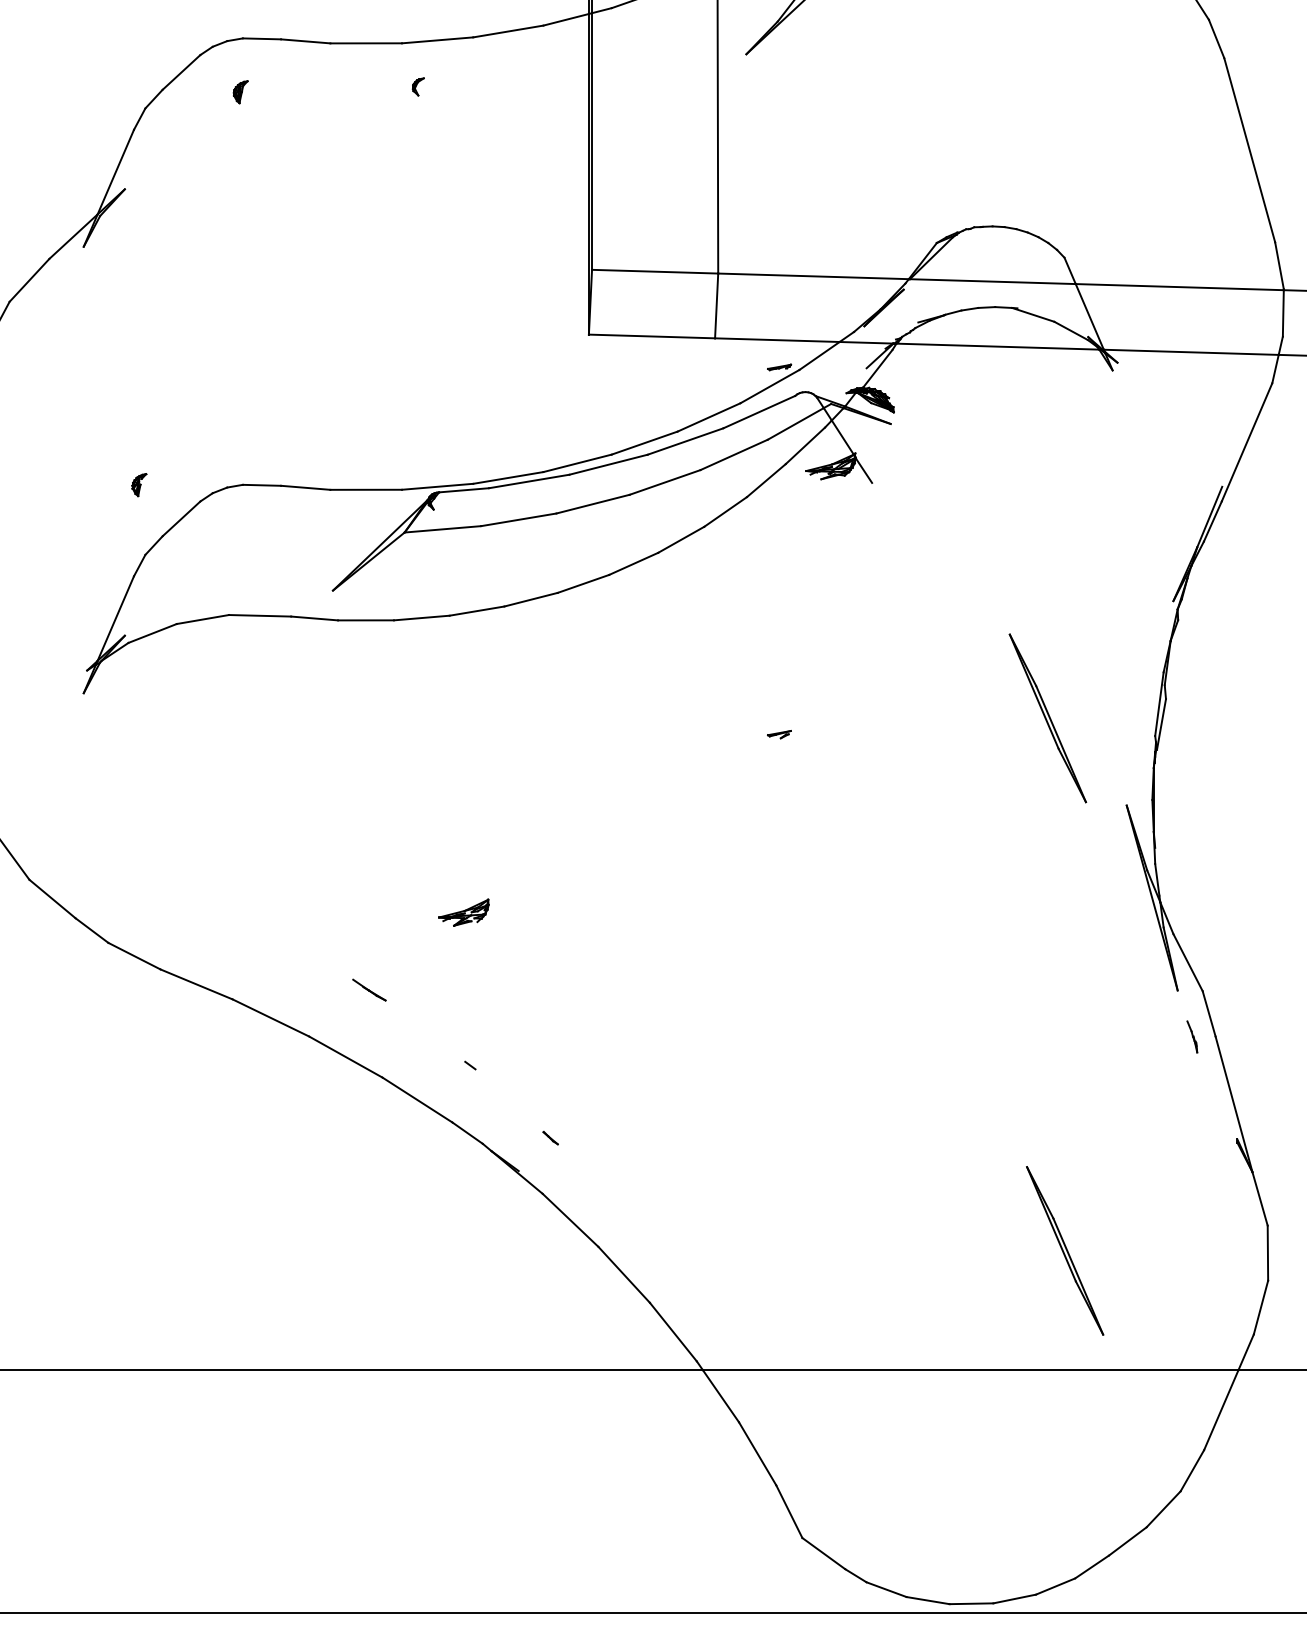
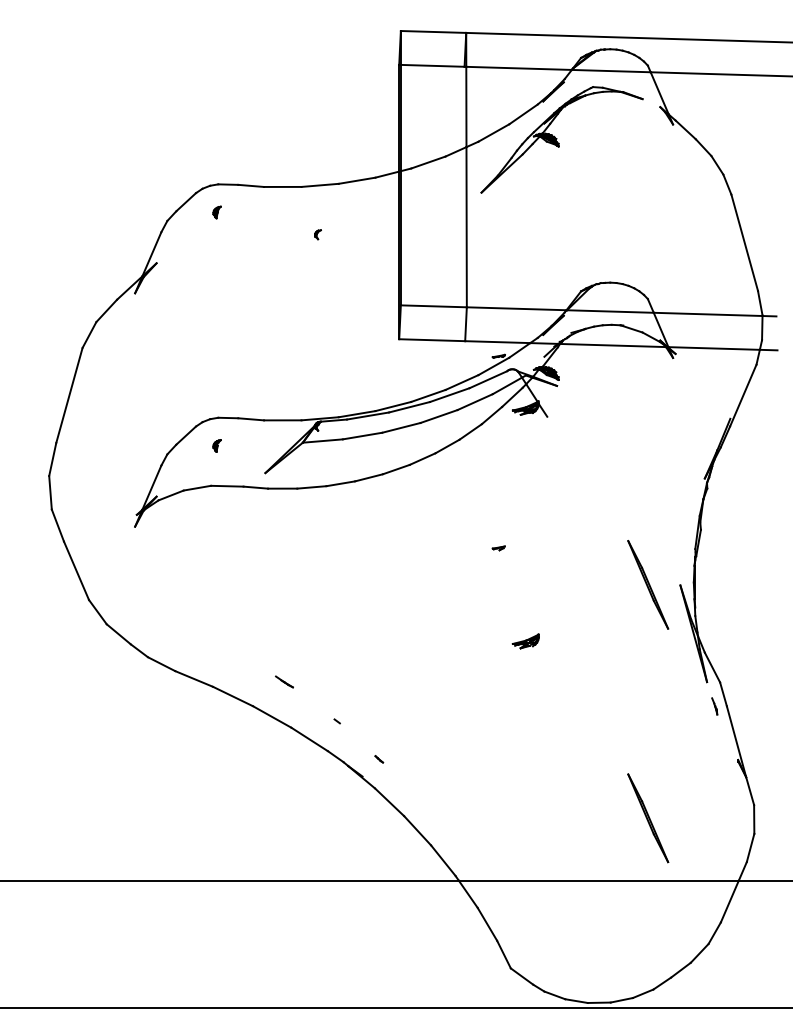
part: (417, 86) -> (317, 234), moved
part: (138, 484) -> (216, 445), moved
part: (1048, 717) -> (648, 584), moved
part: (463, 912) -> (525, 641), moved

